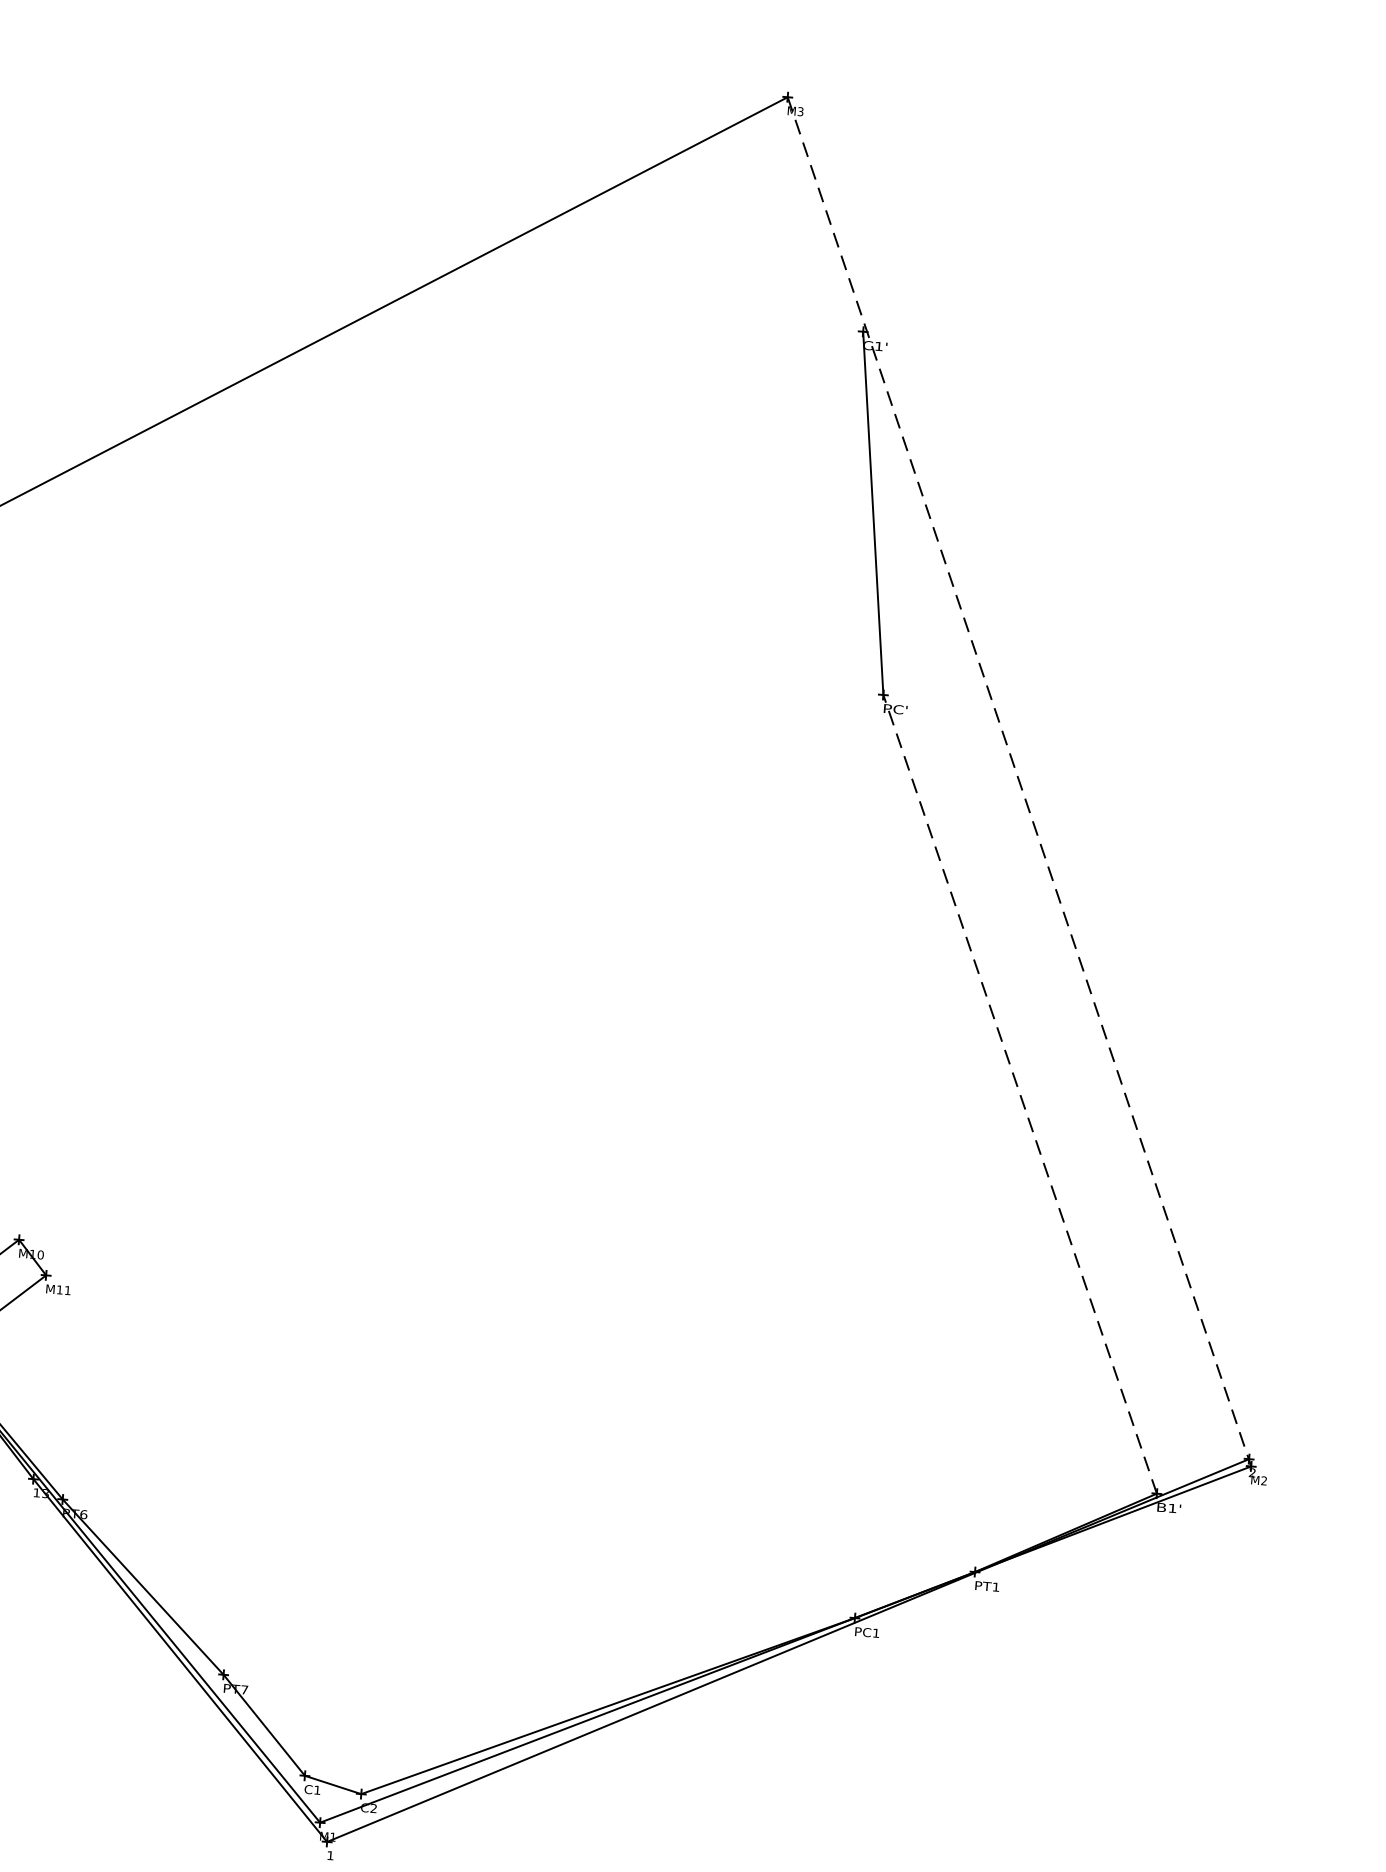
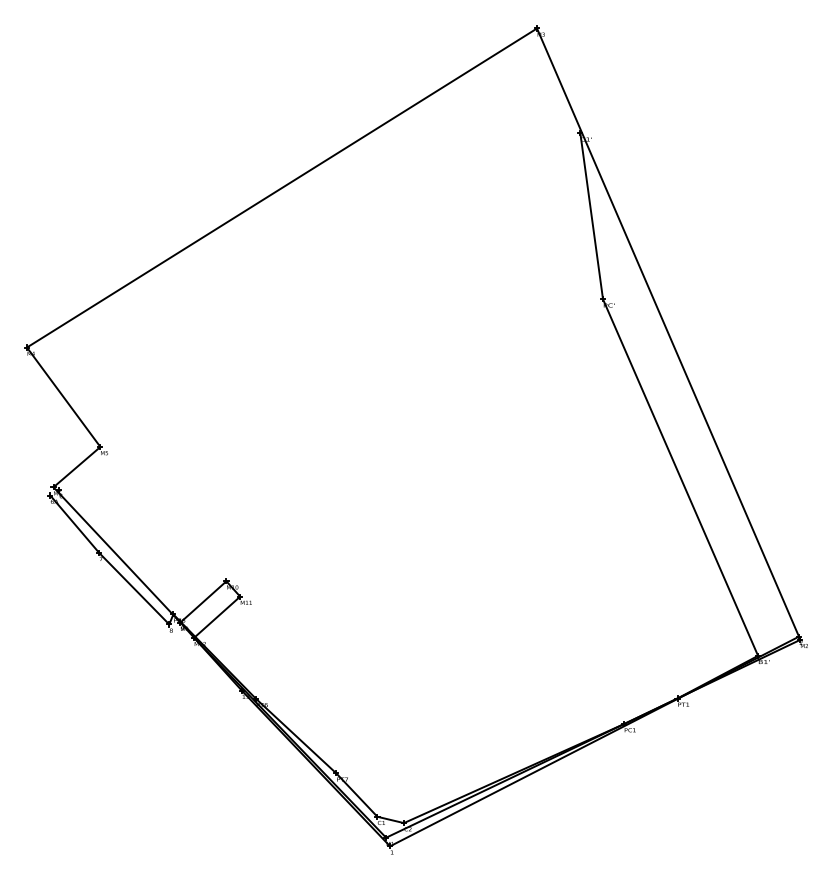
line: (1018, 782) -> (668, 334), dashed -> solid
line: (1020, 1094) -> (680, 477), dashed -> solid

